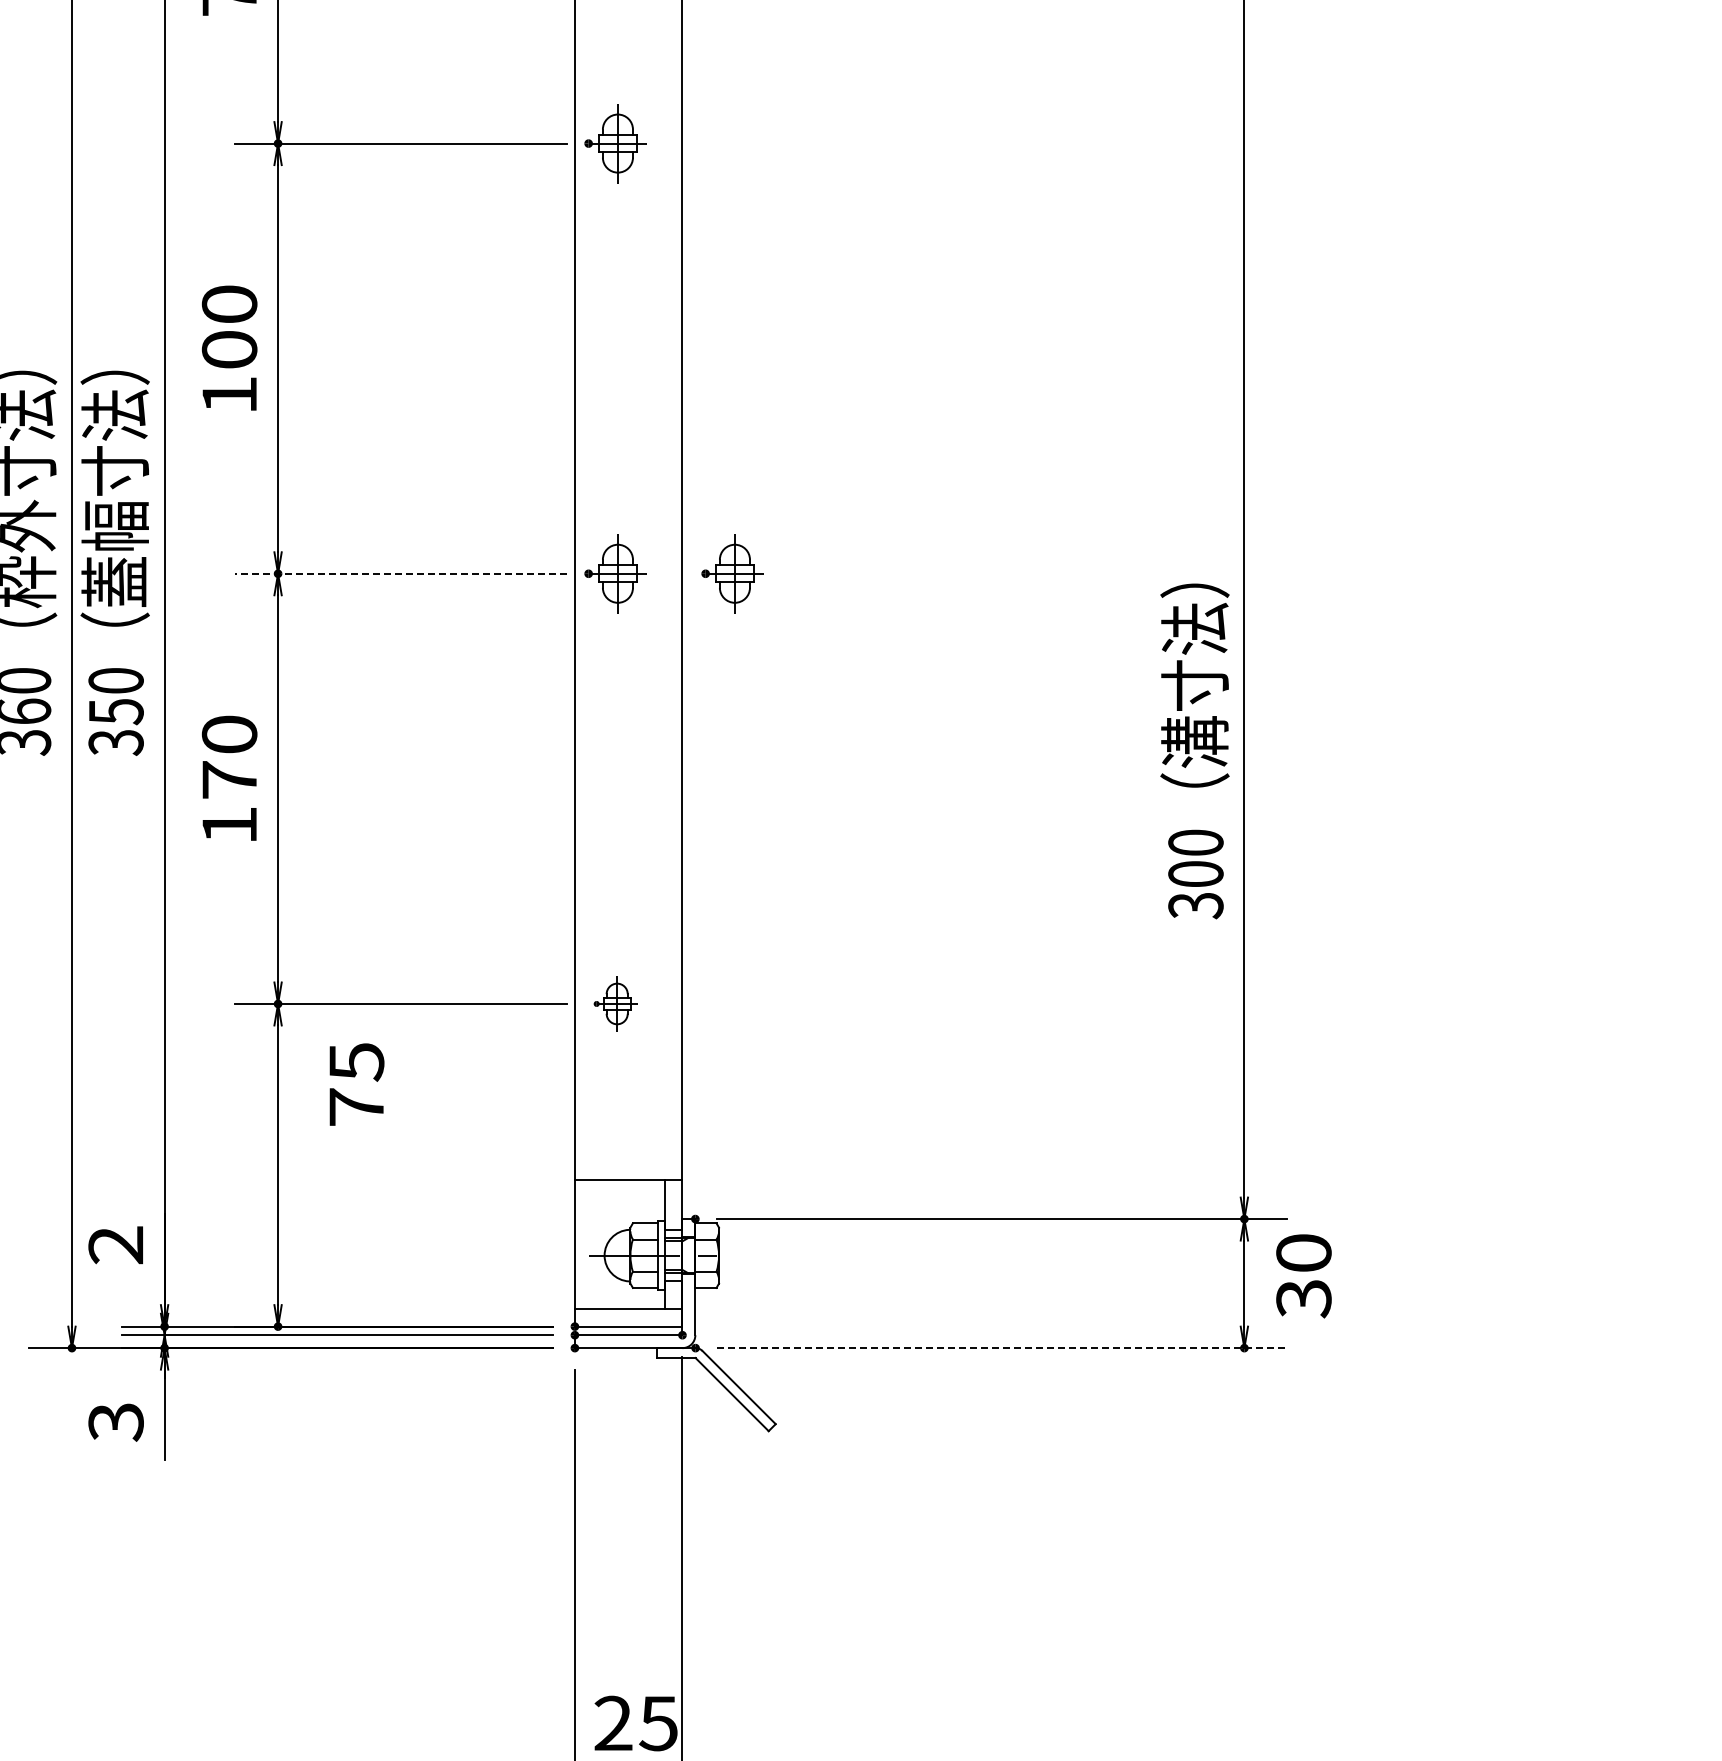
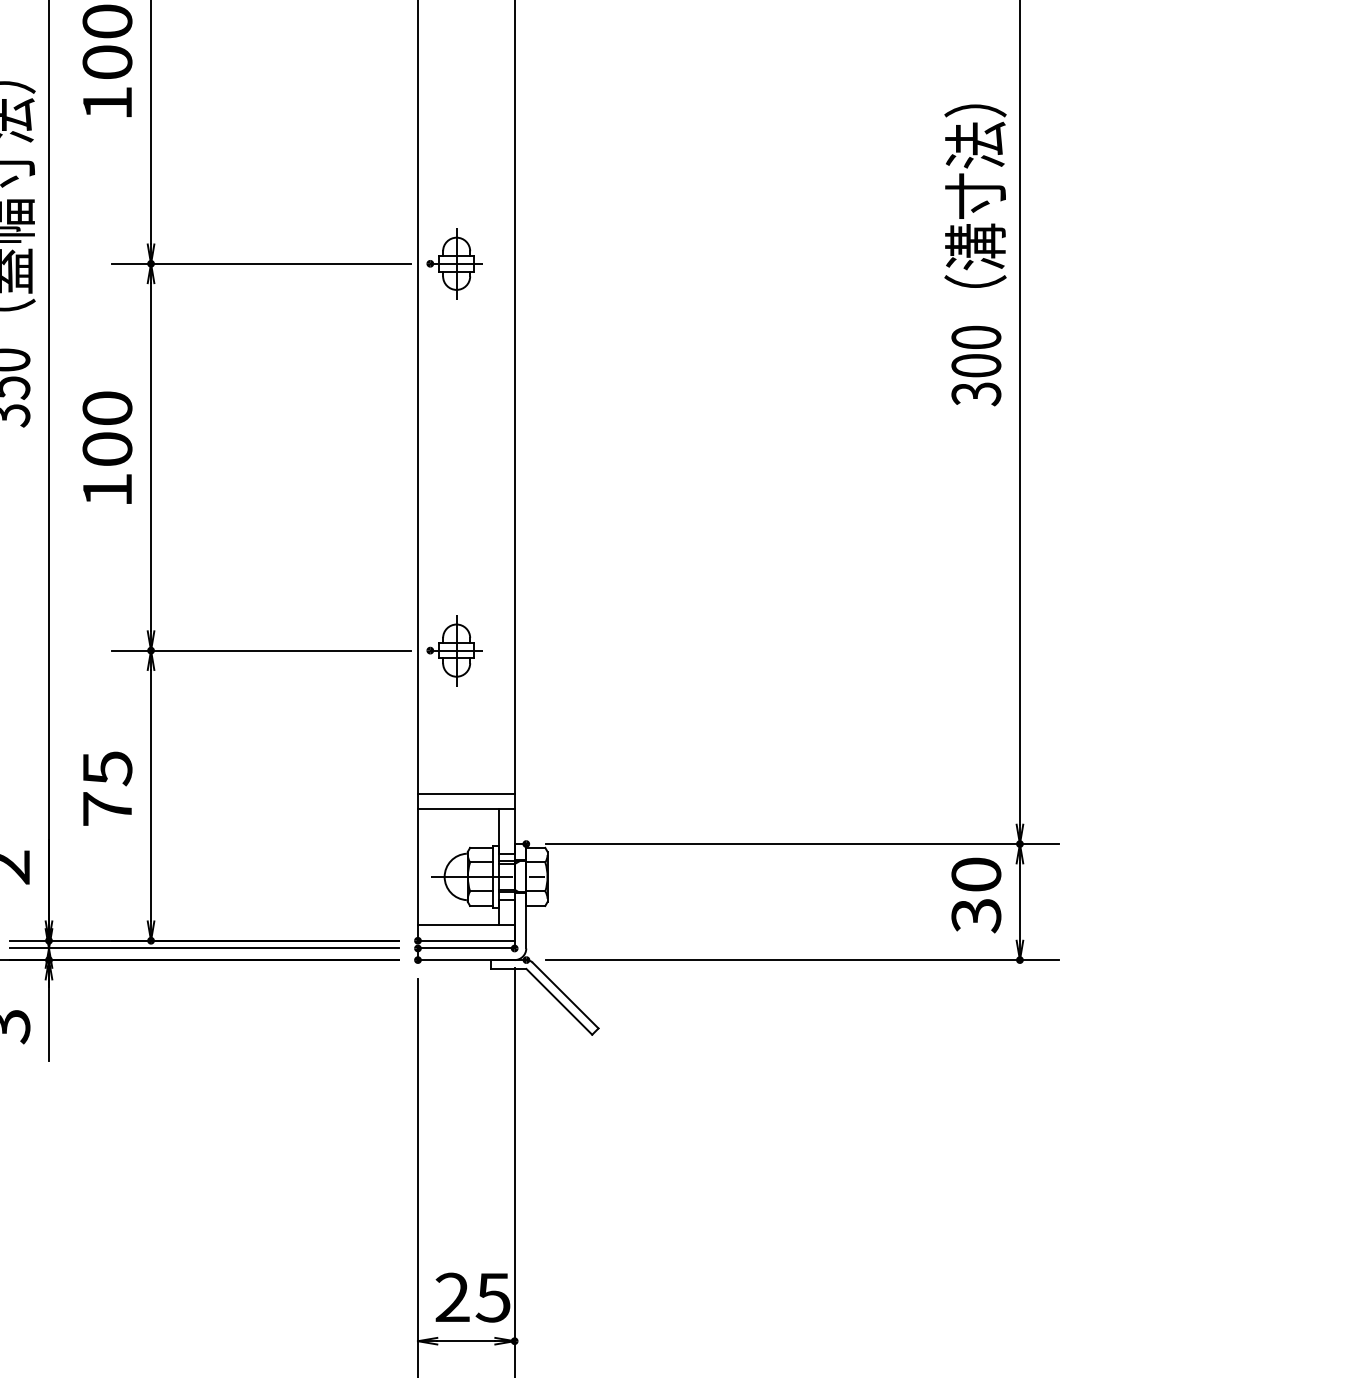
line: (400, 573) -> (261, 263), dashed -> solid
part: (732, 573) -> (559, 263), removed
text: (1194, 751) -> (975, 255), moved
text: (229, 779) -> (107, 448), 170 -> 100
part: (615, 1003) -> (454, 650), size x1.43
text: (356, 1084) -> (107, 788), moved
line: (628, 1163) -> (466, 794), added
text: (1303, 1276) -> (975, 895), moved
line: (1002, 1348) -> (802, 960), dashed -> solid

